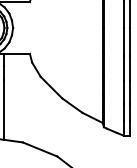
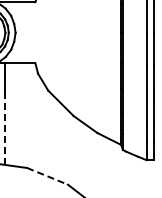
line: (4, 109) -> (5, 129), solid -> dashed
line: (40, 149) -> (47, 176), solid -> dashed

